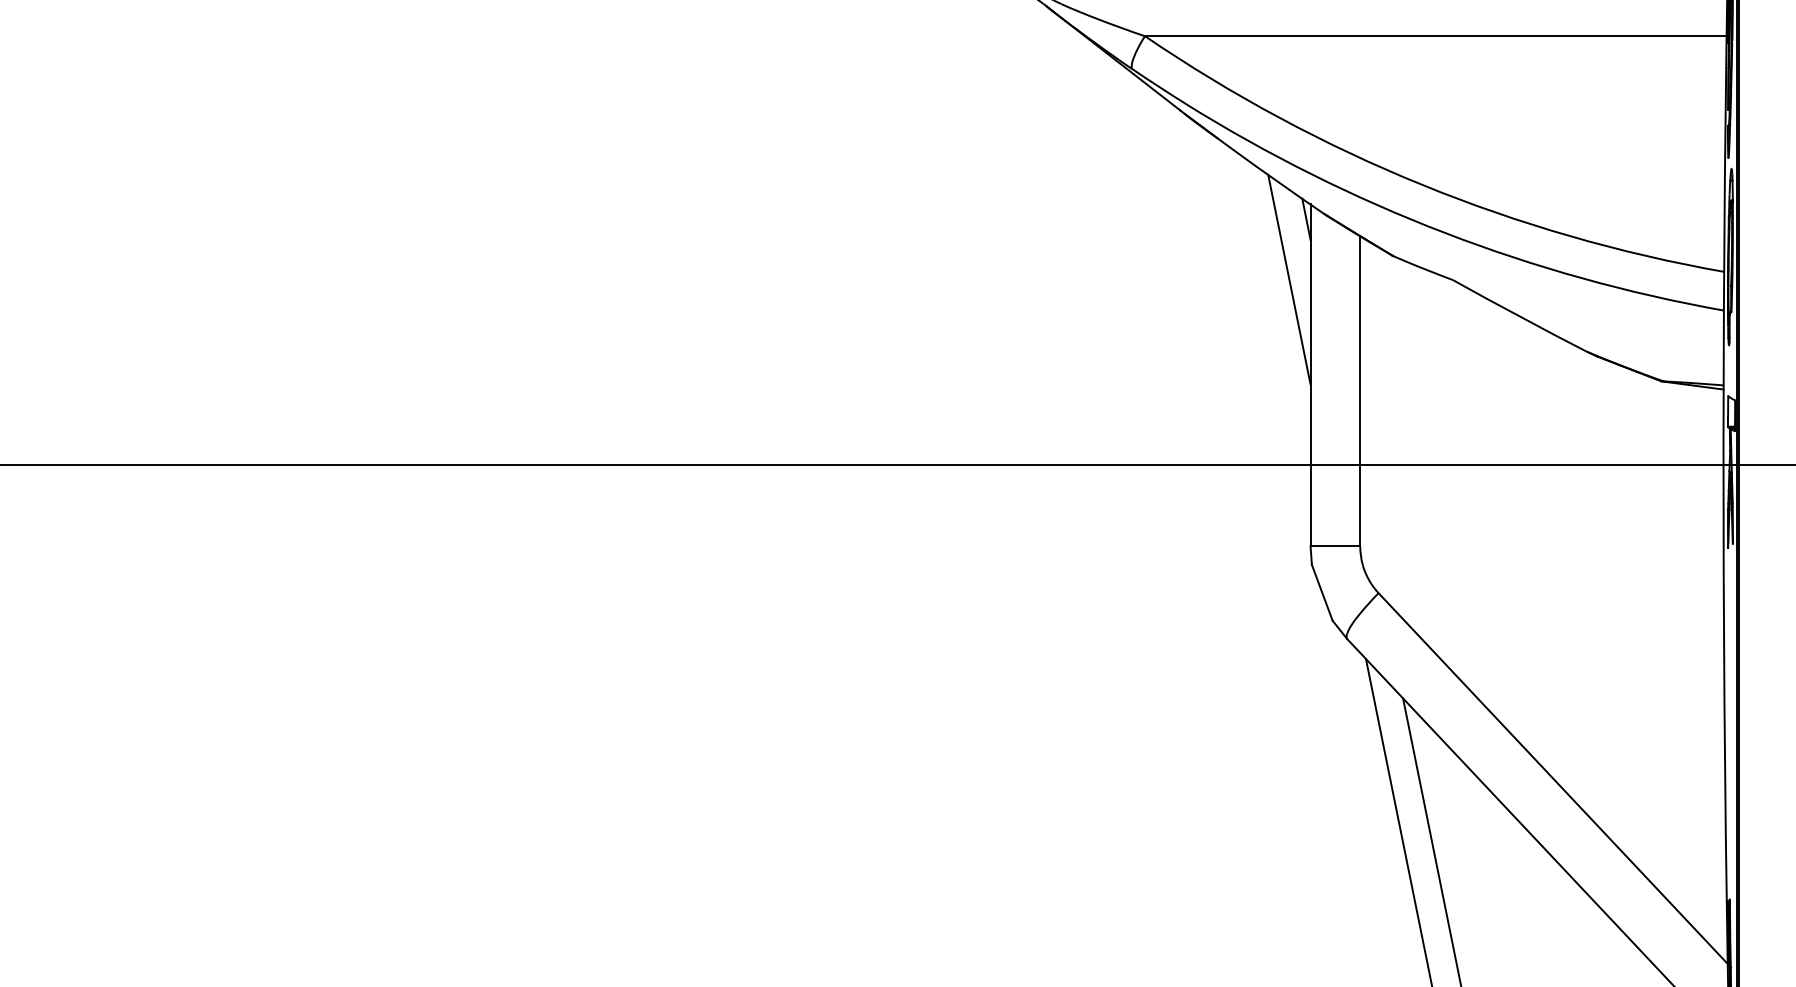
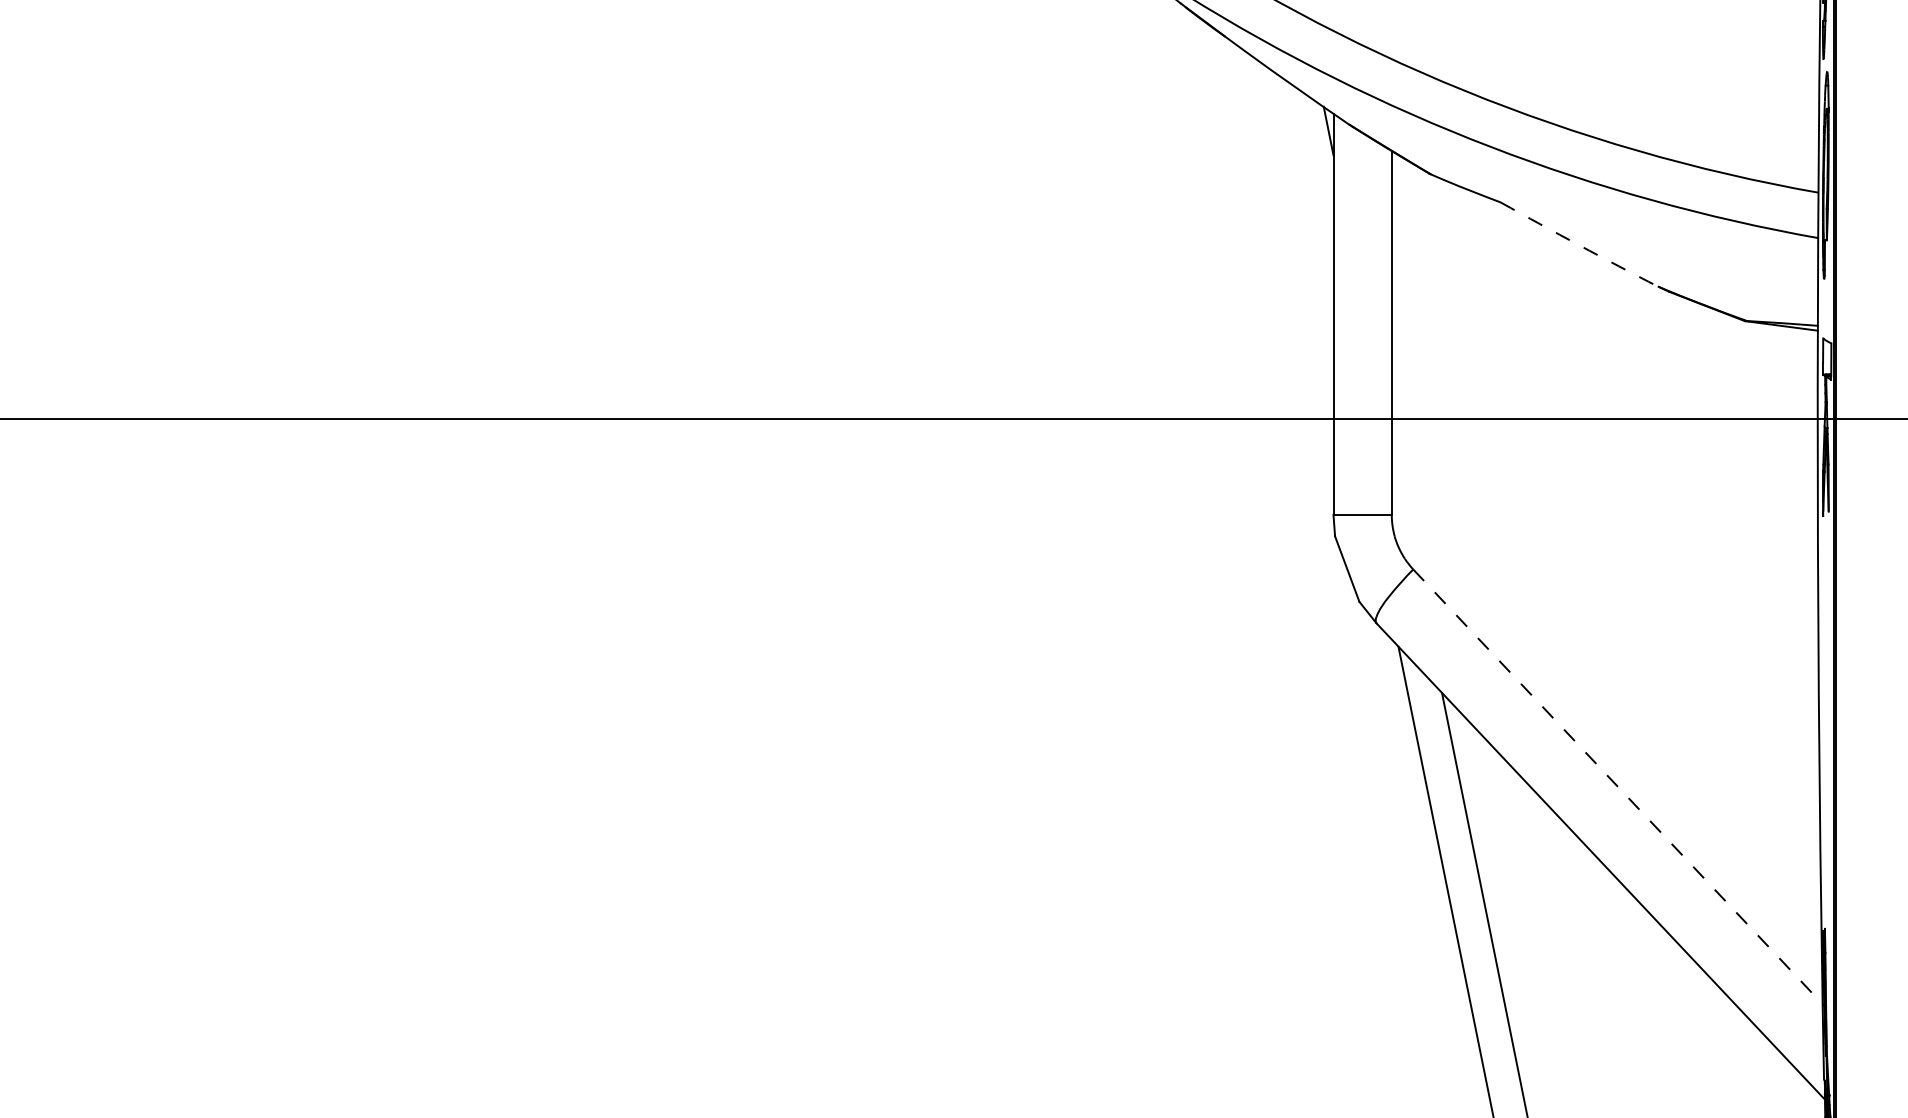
line: (1289, 279) -> (1308, 201), removed
arc: (1520, 316) -> (1579, 245), solid -> dashed
line: (1555, 780) -> (1620, 789), solid -> dashed

